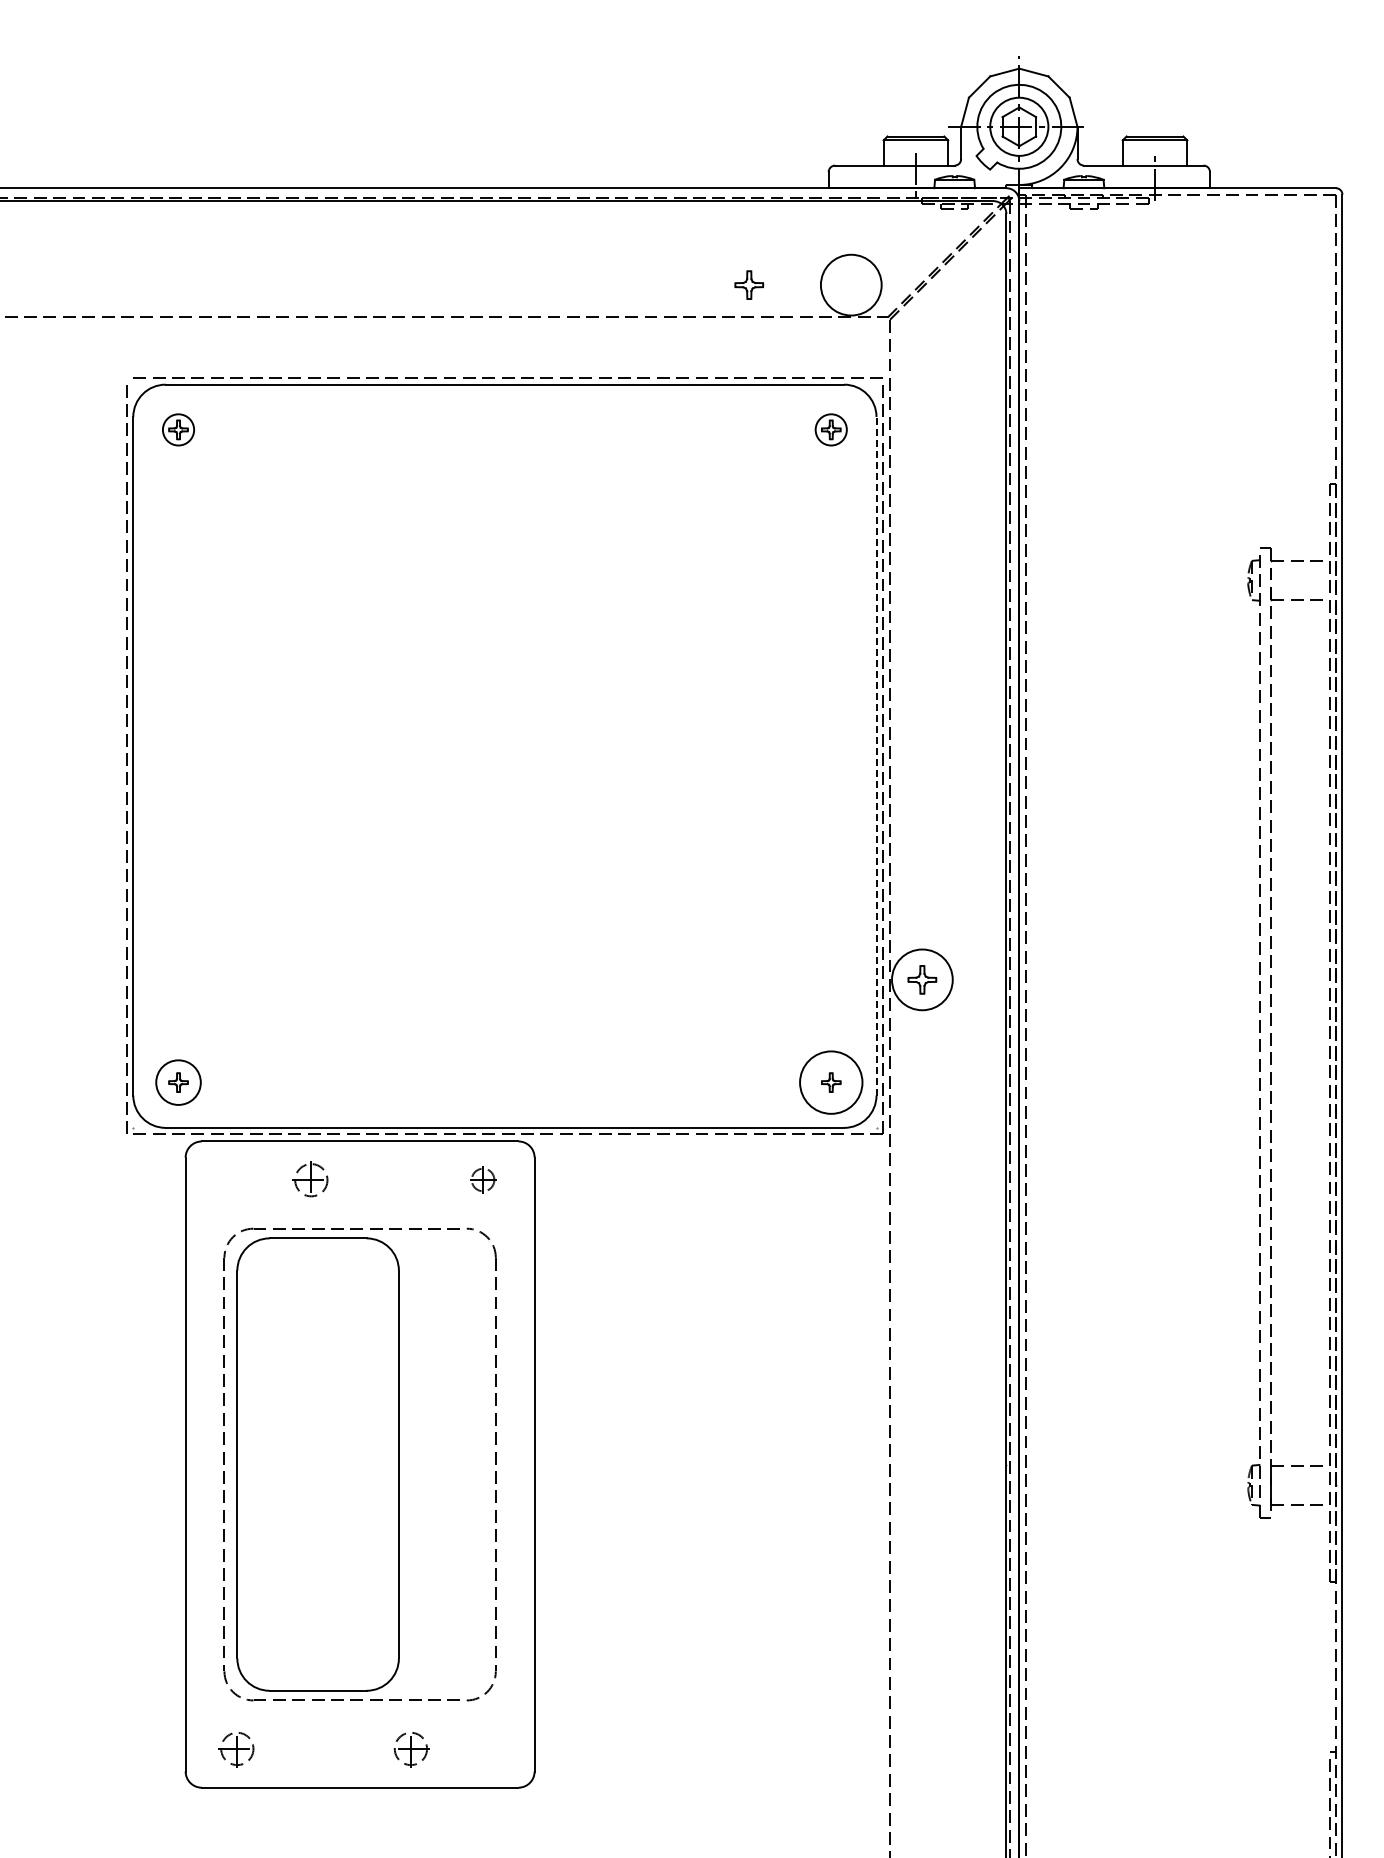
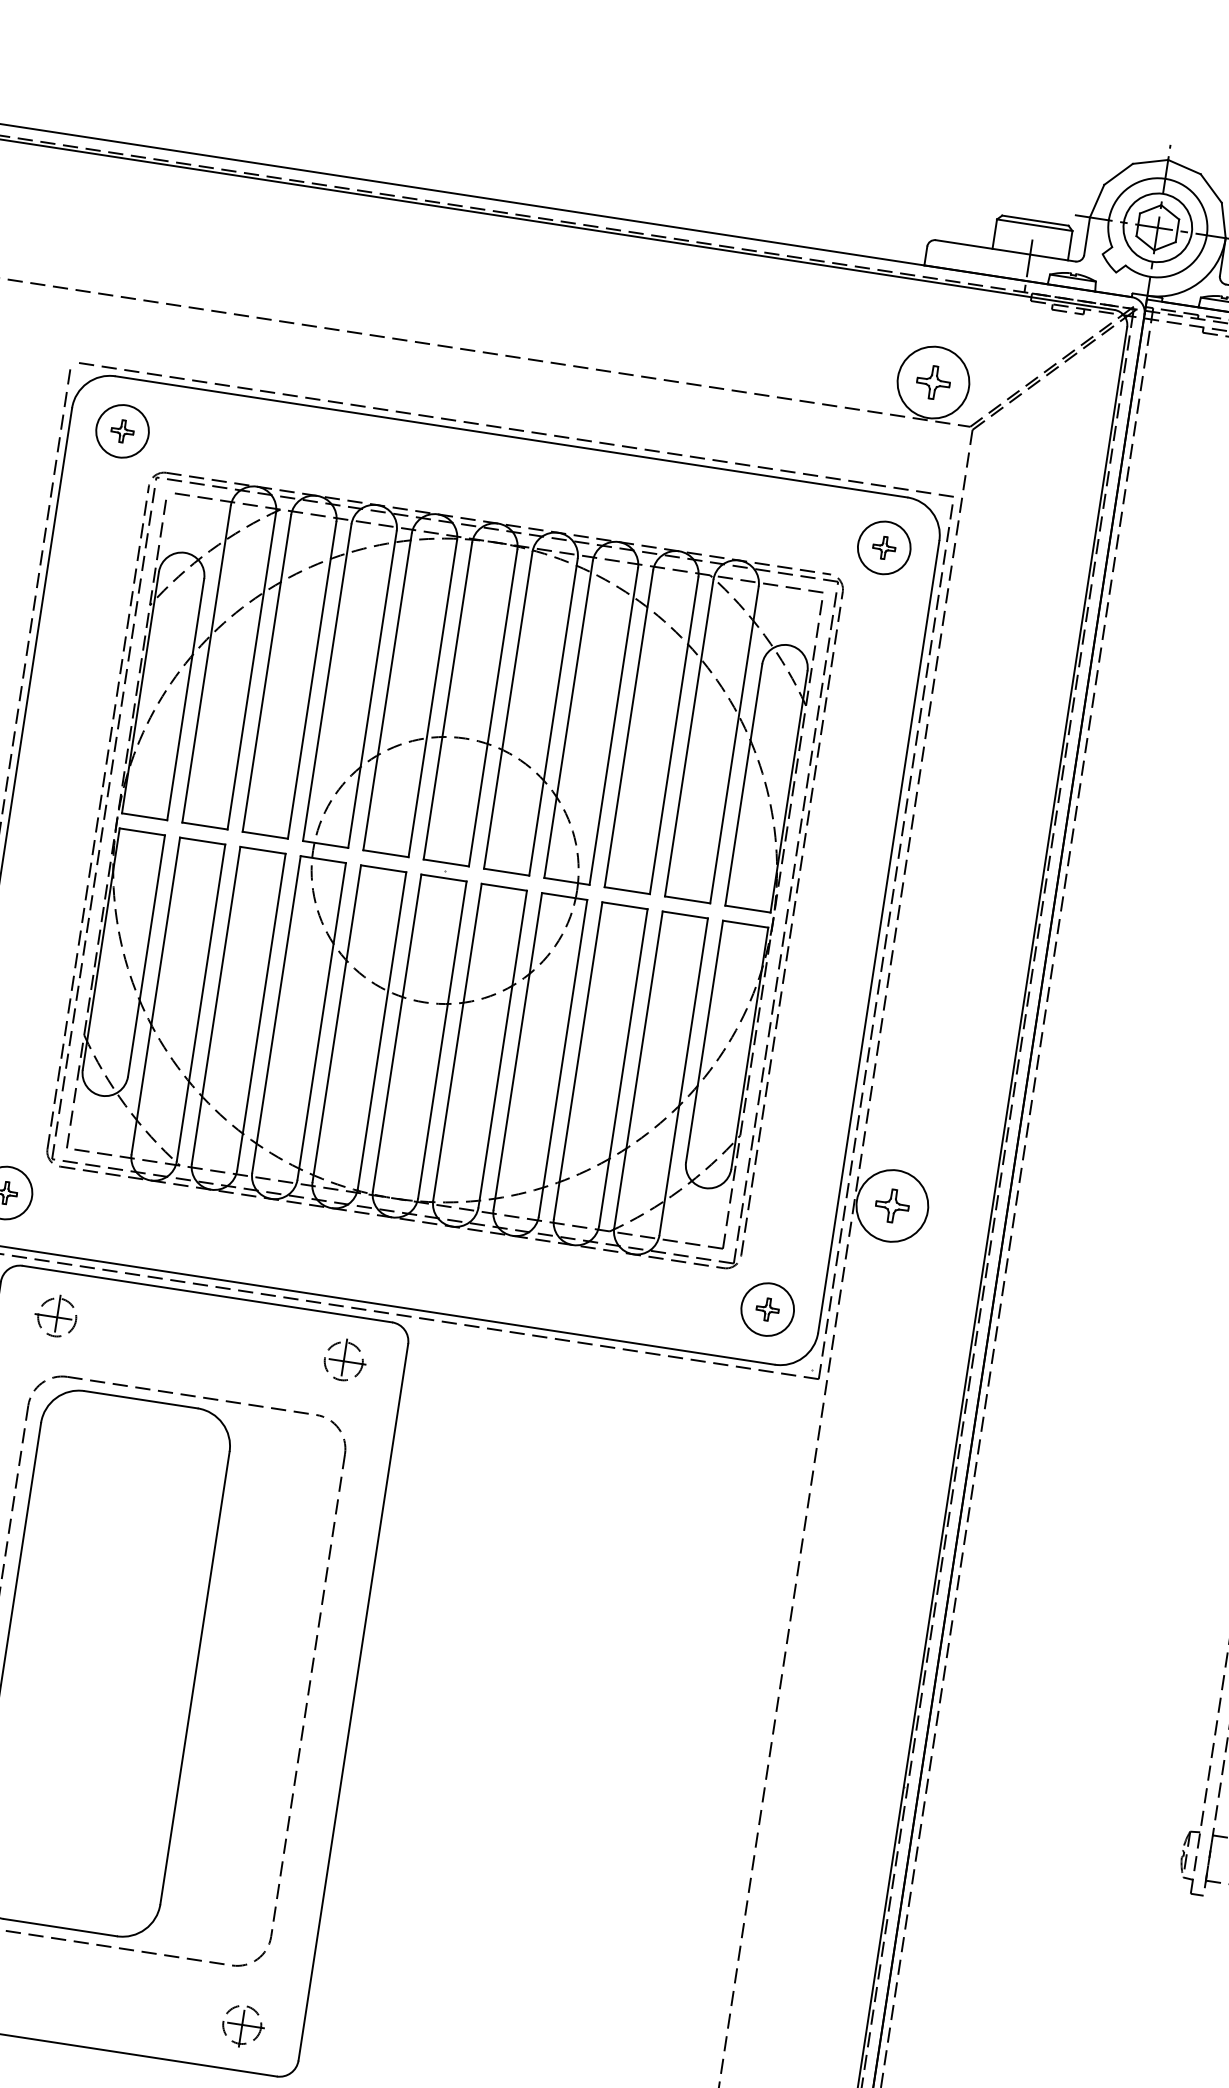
part: (749, 284) -> (933, 381), moved
circle: (178, 429) -> (122, 430), size x1.43
circle: (830, 429) -> (883, 547), size x1.43
line: (876, 755) -> (878, 935), dashed -> solid
part: (504, 756) -> (444, 870), added
circle: (830, 1082) -> (766, 1309), size x0.71
part: (310, 1179) -> (56, 1316), moved
part: (483, 1179) -> (344, 1360), size x1.43
part: (411, 1749) -> (242, 2025), moved

